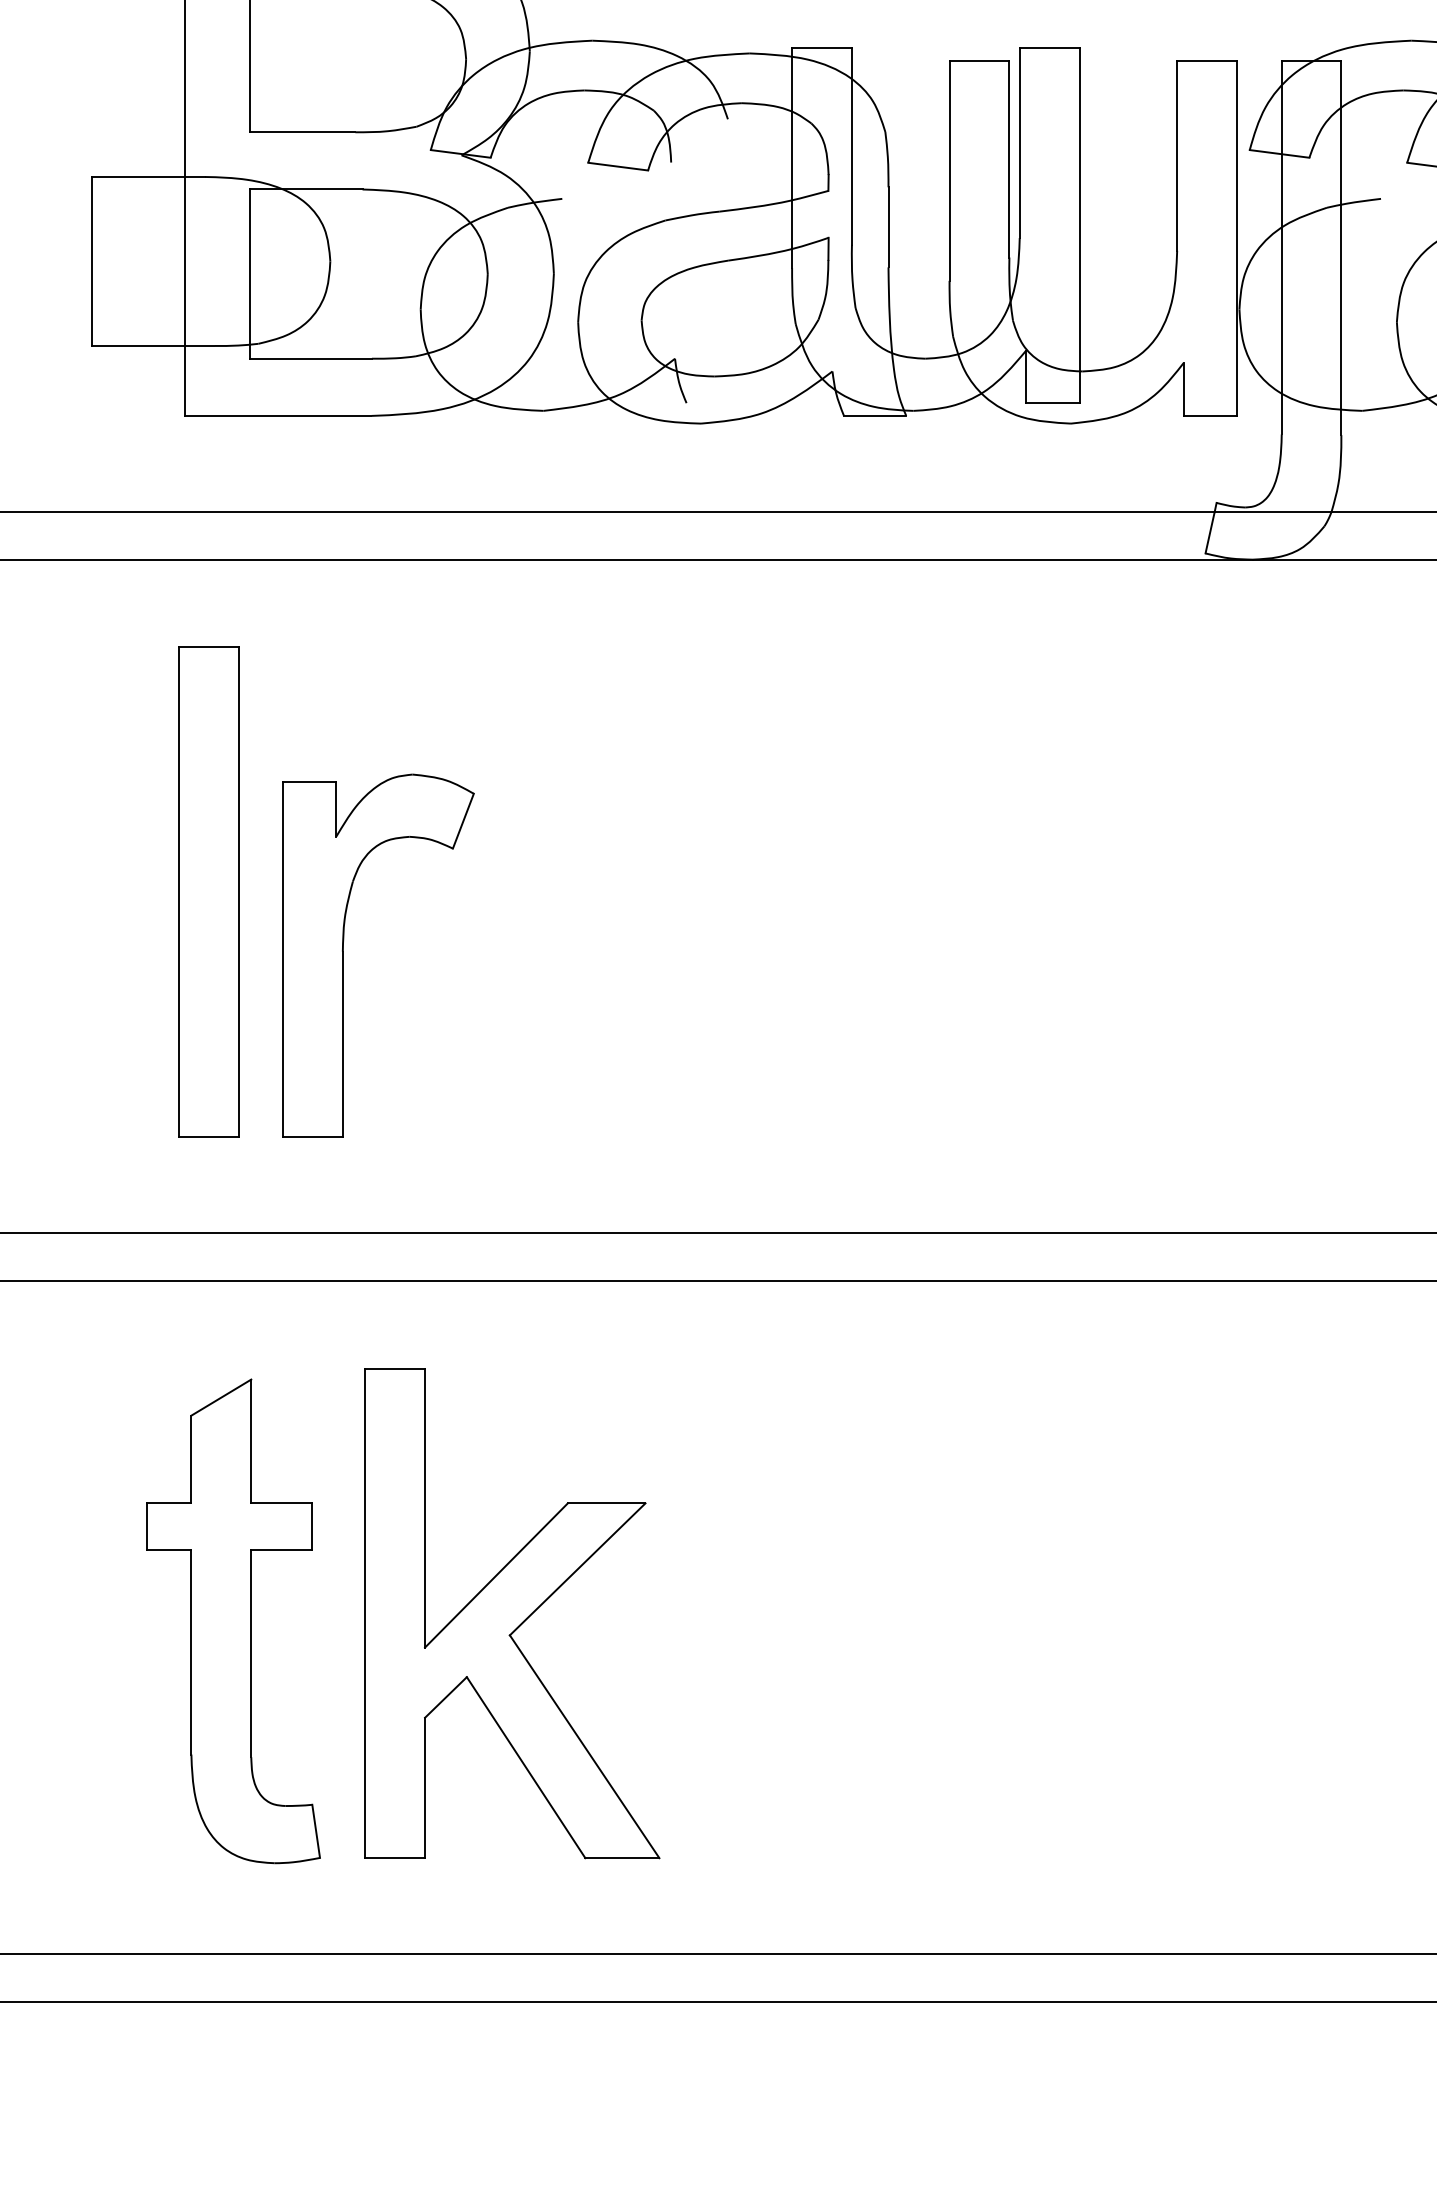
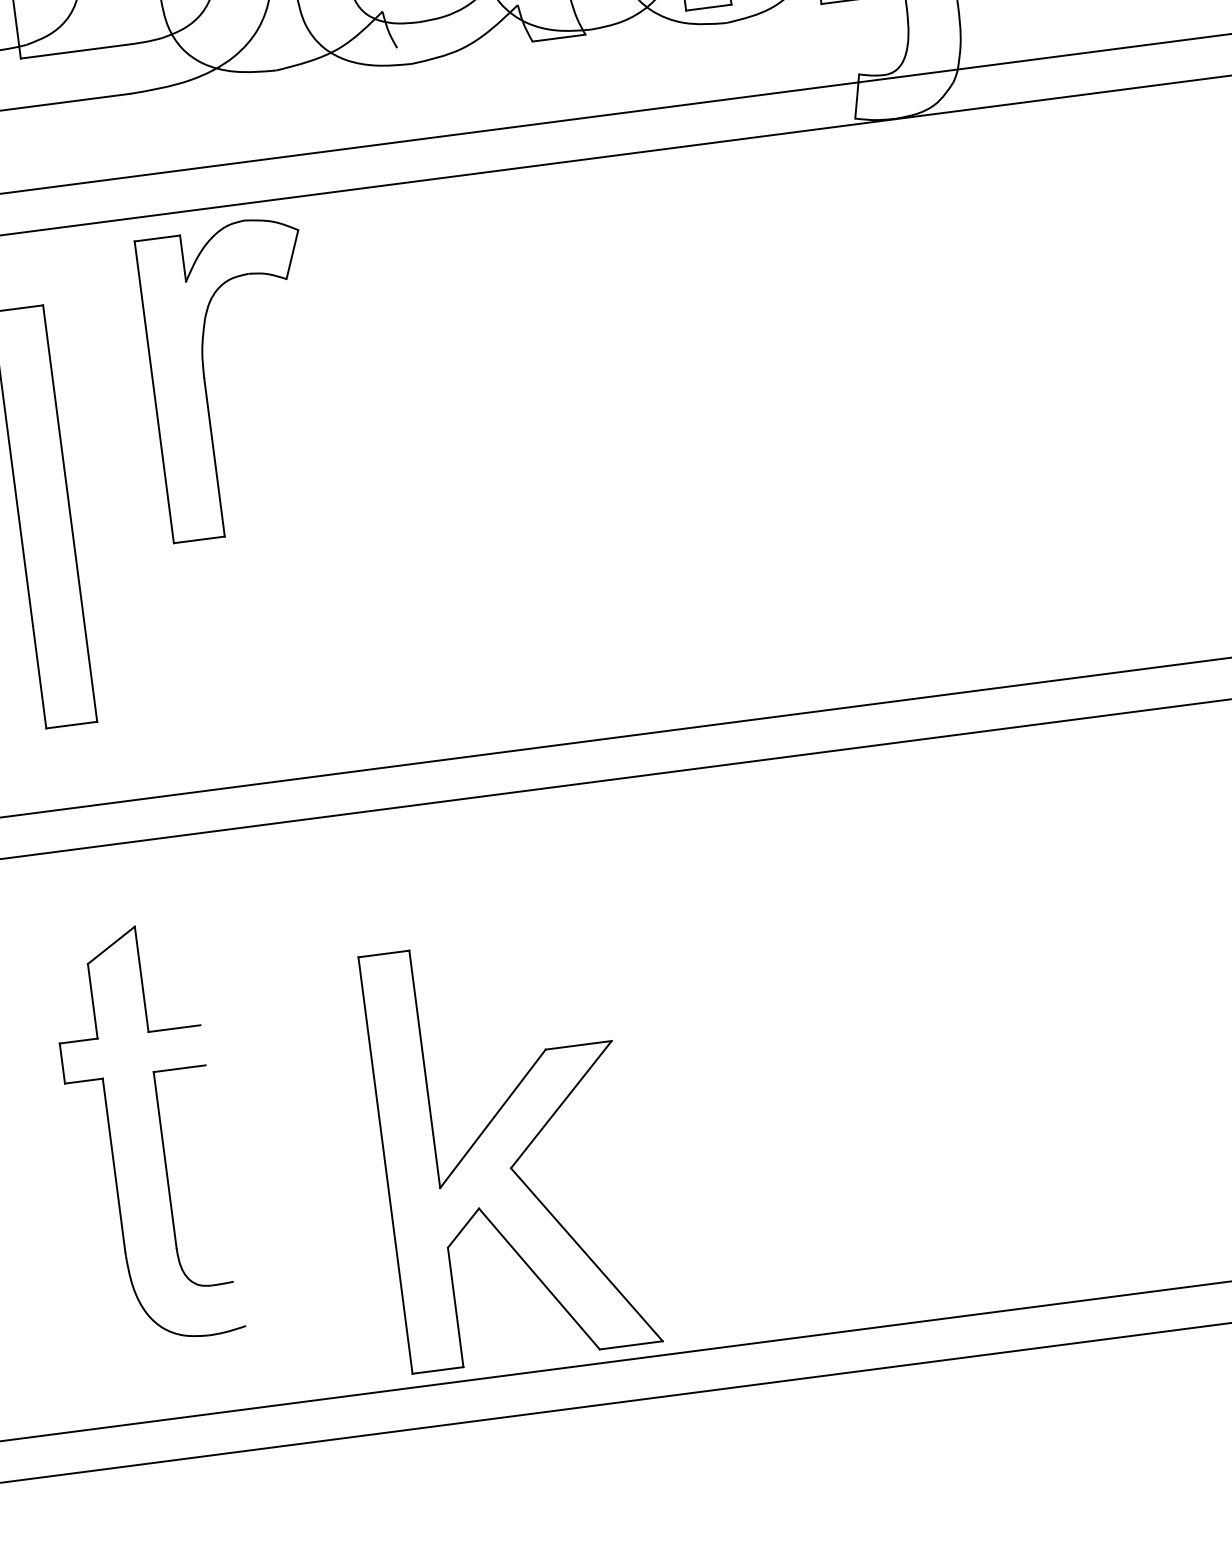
part: (343, 955) -> (205, 382), moved
line: (312, 1526) -> (203, 1044), removed
part: (512, 1613) -> (510, 1149), moved
line: (316, 1830) -> (240, 1303), removed

